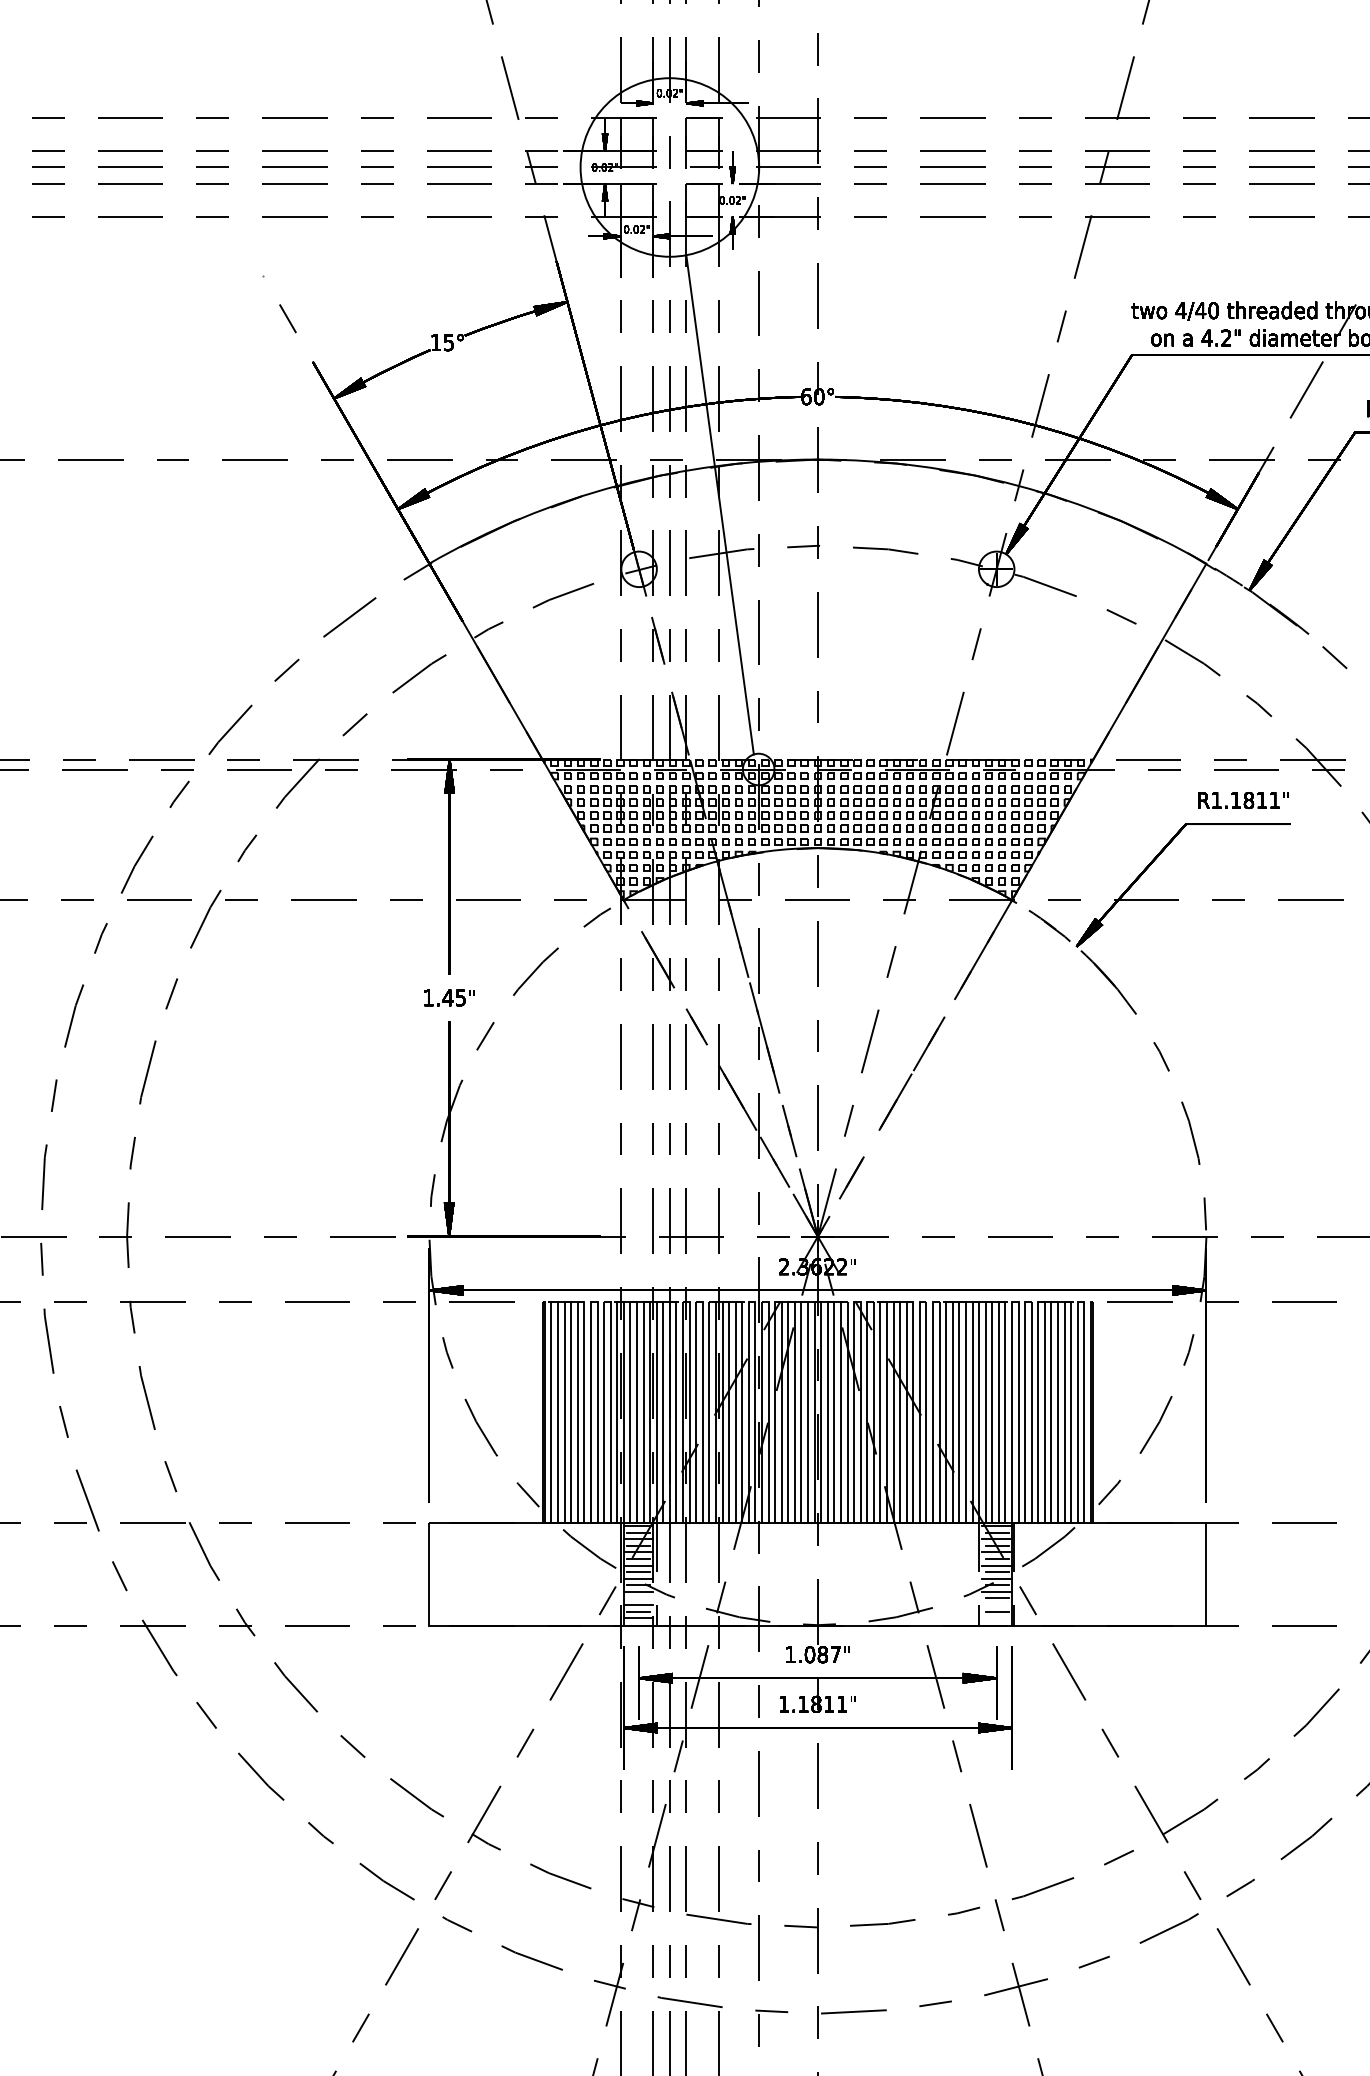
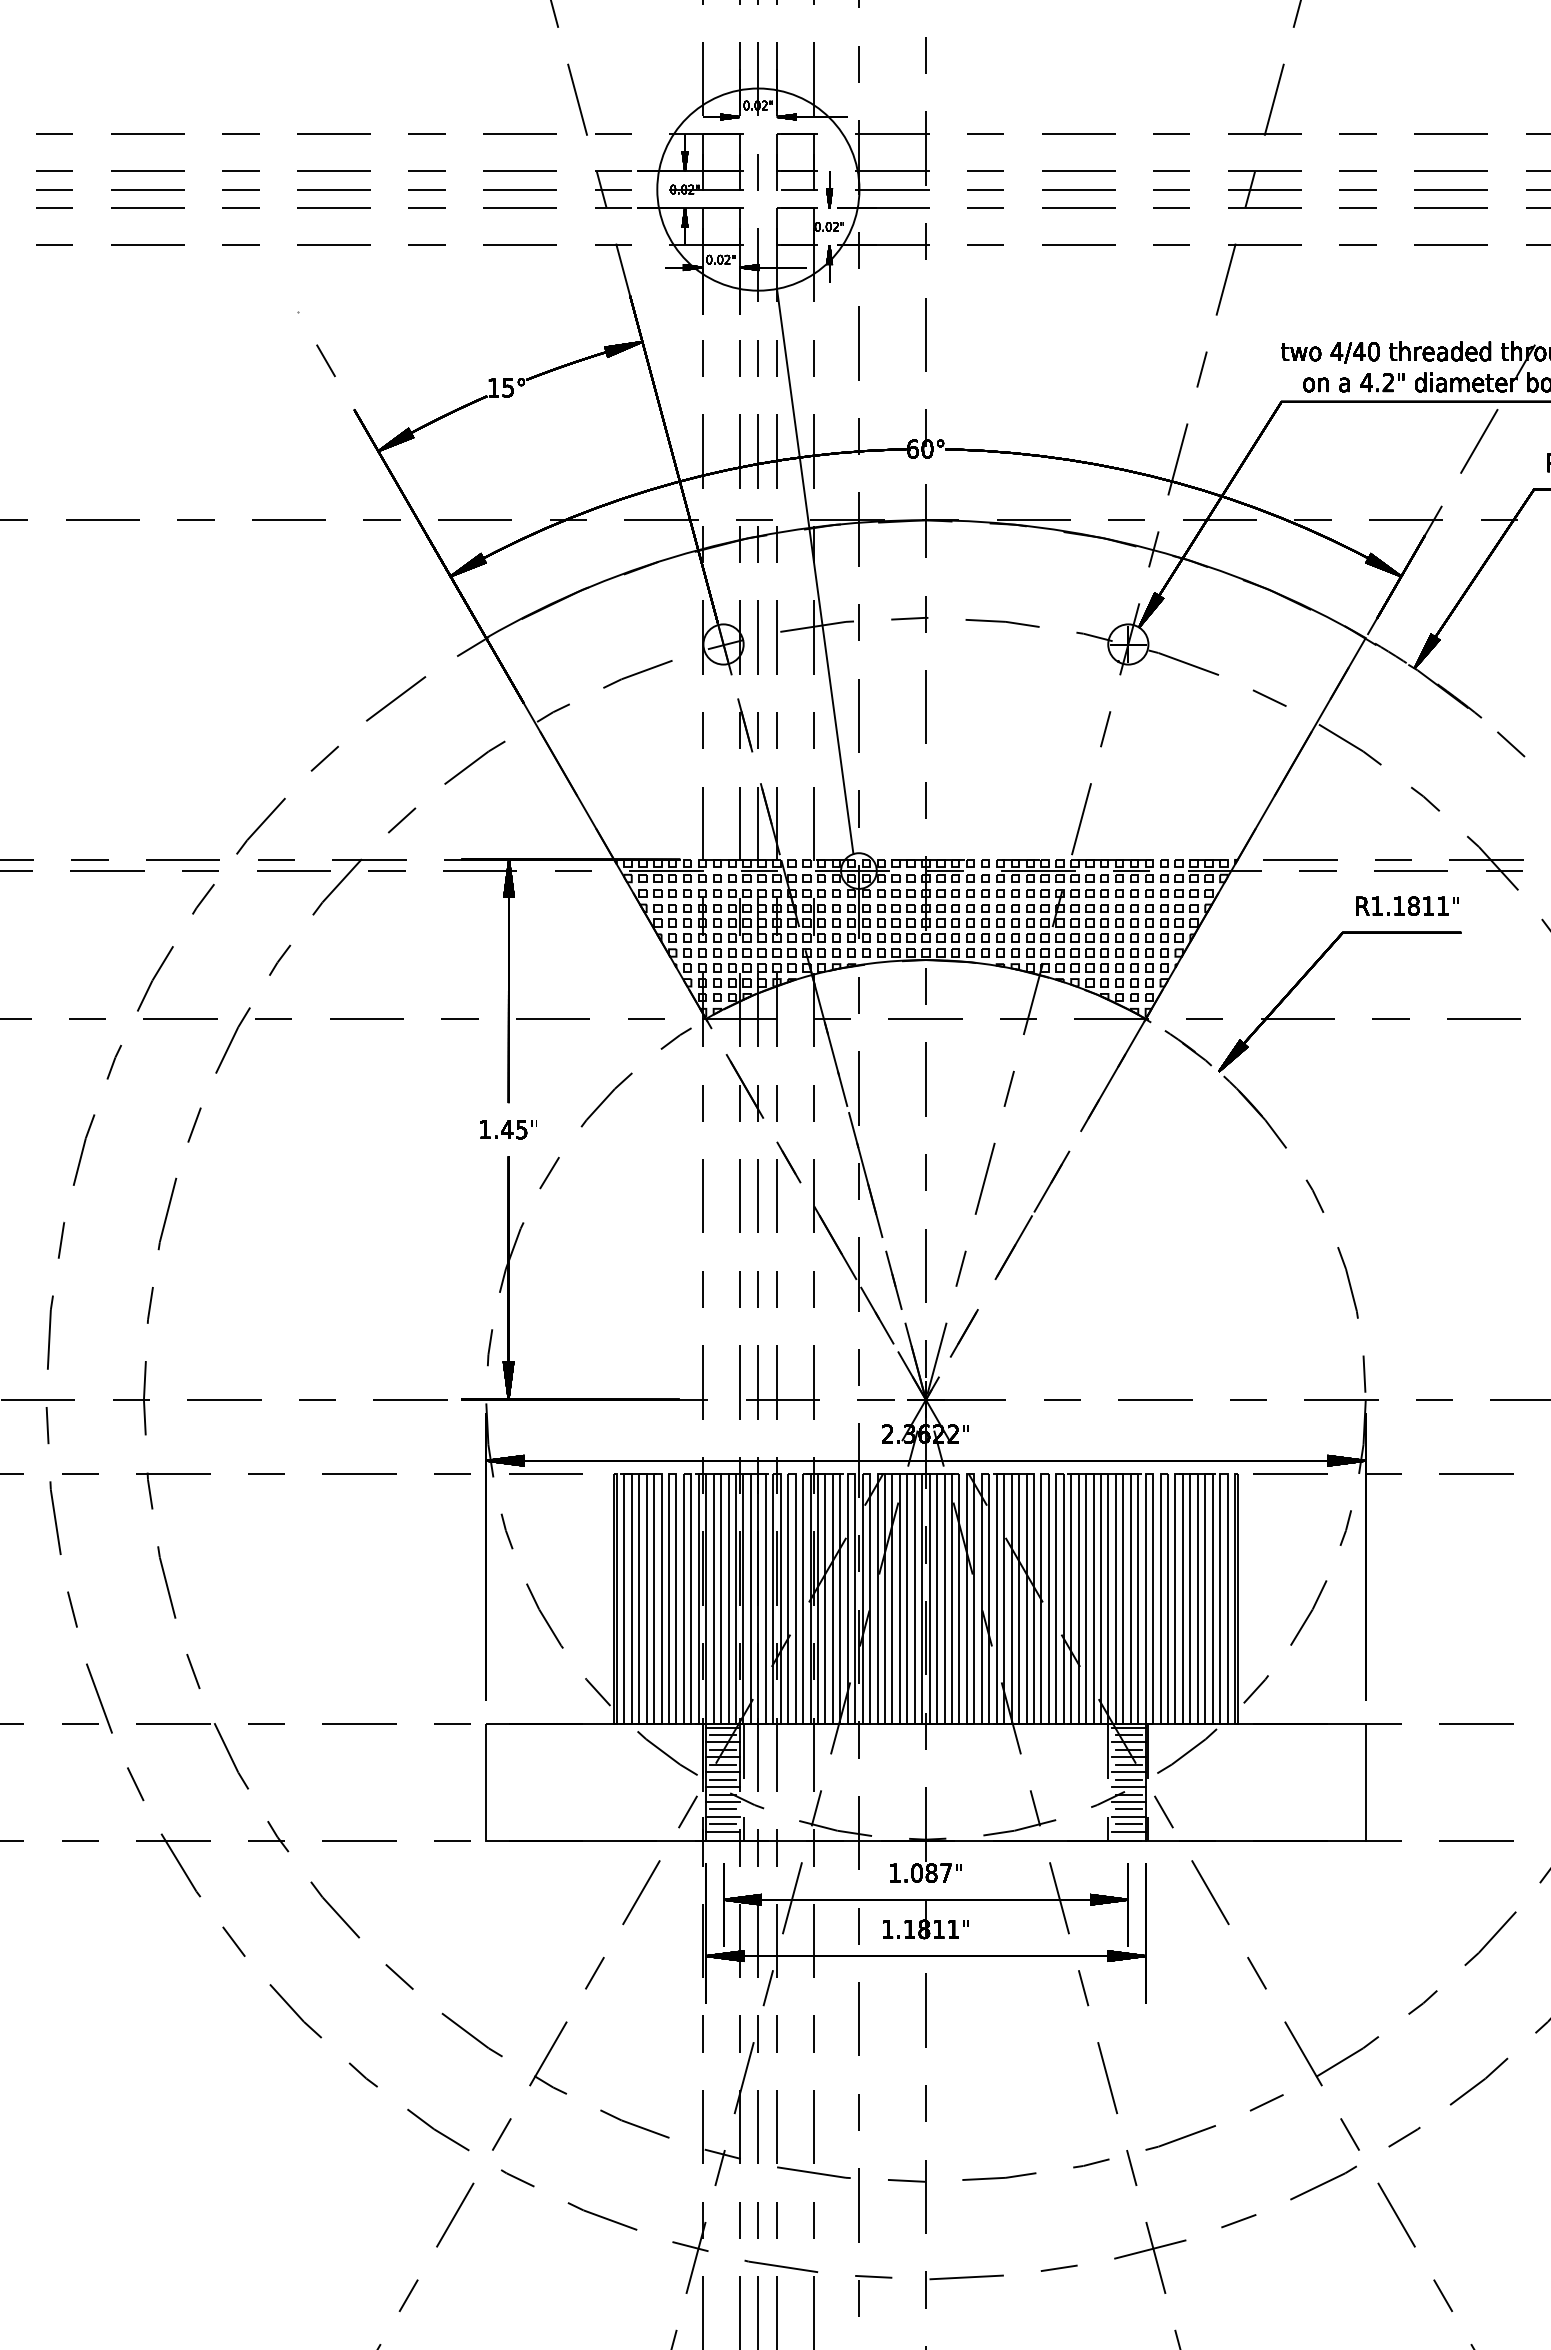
line: (638, 1598) -> (722, 1809), added
line: (996, 1604) -> (1128, 1816), added
line: (996, 1617) -> (1128, 1831), added

